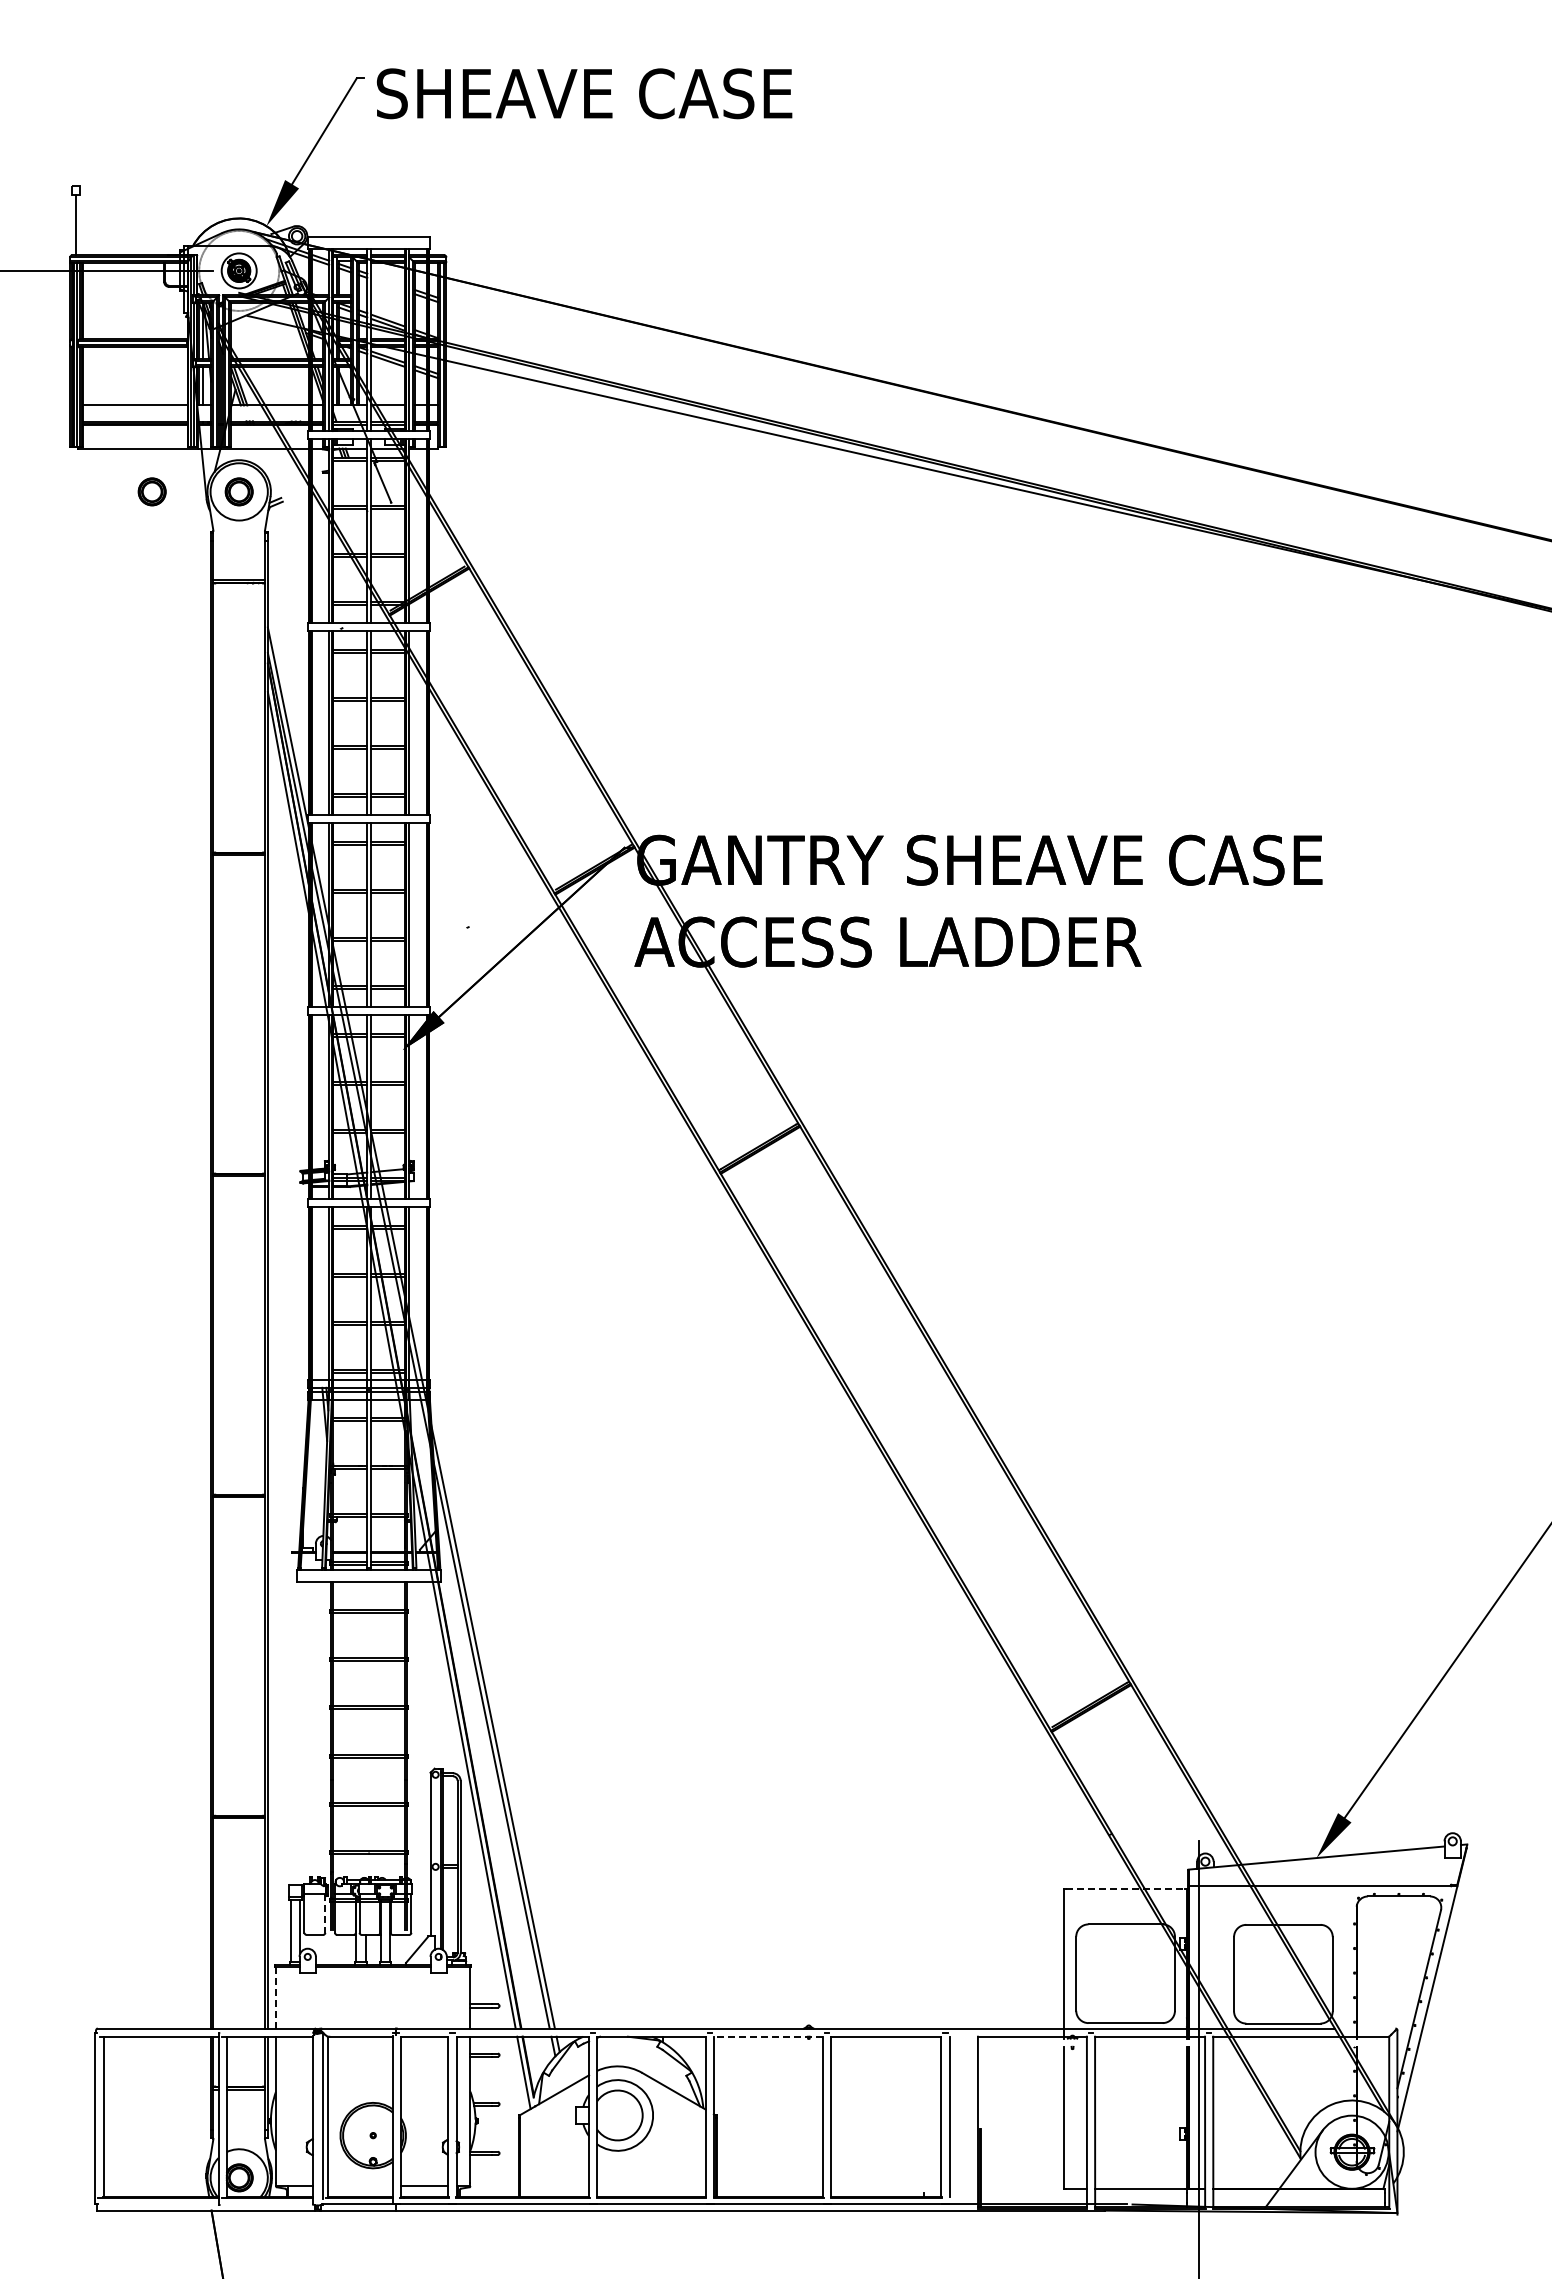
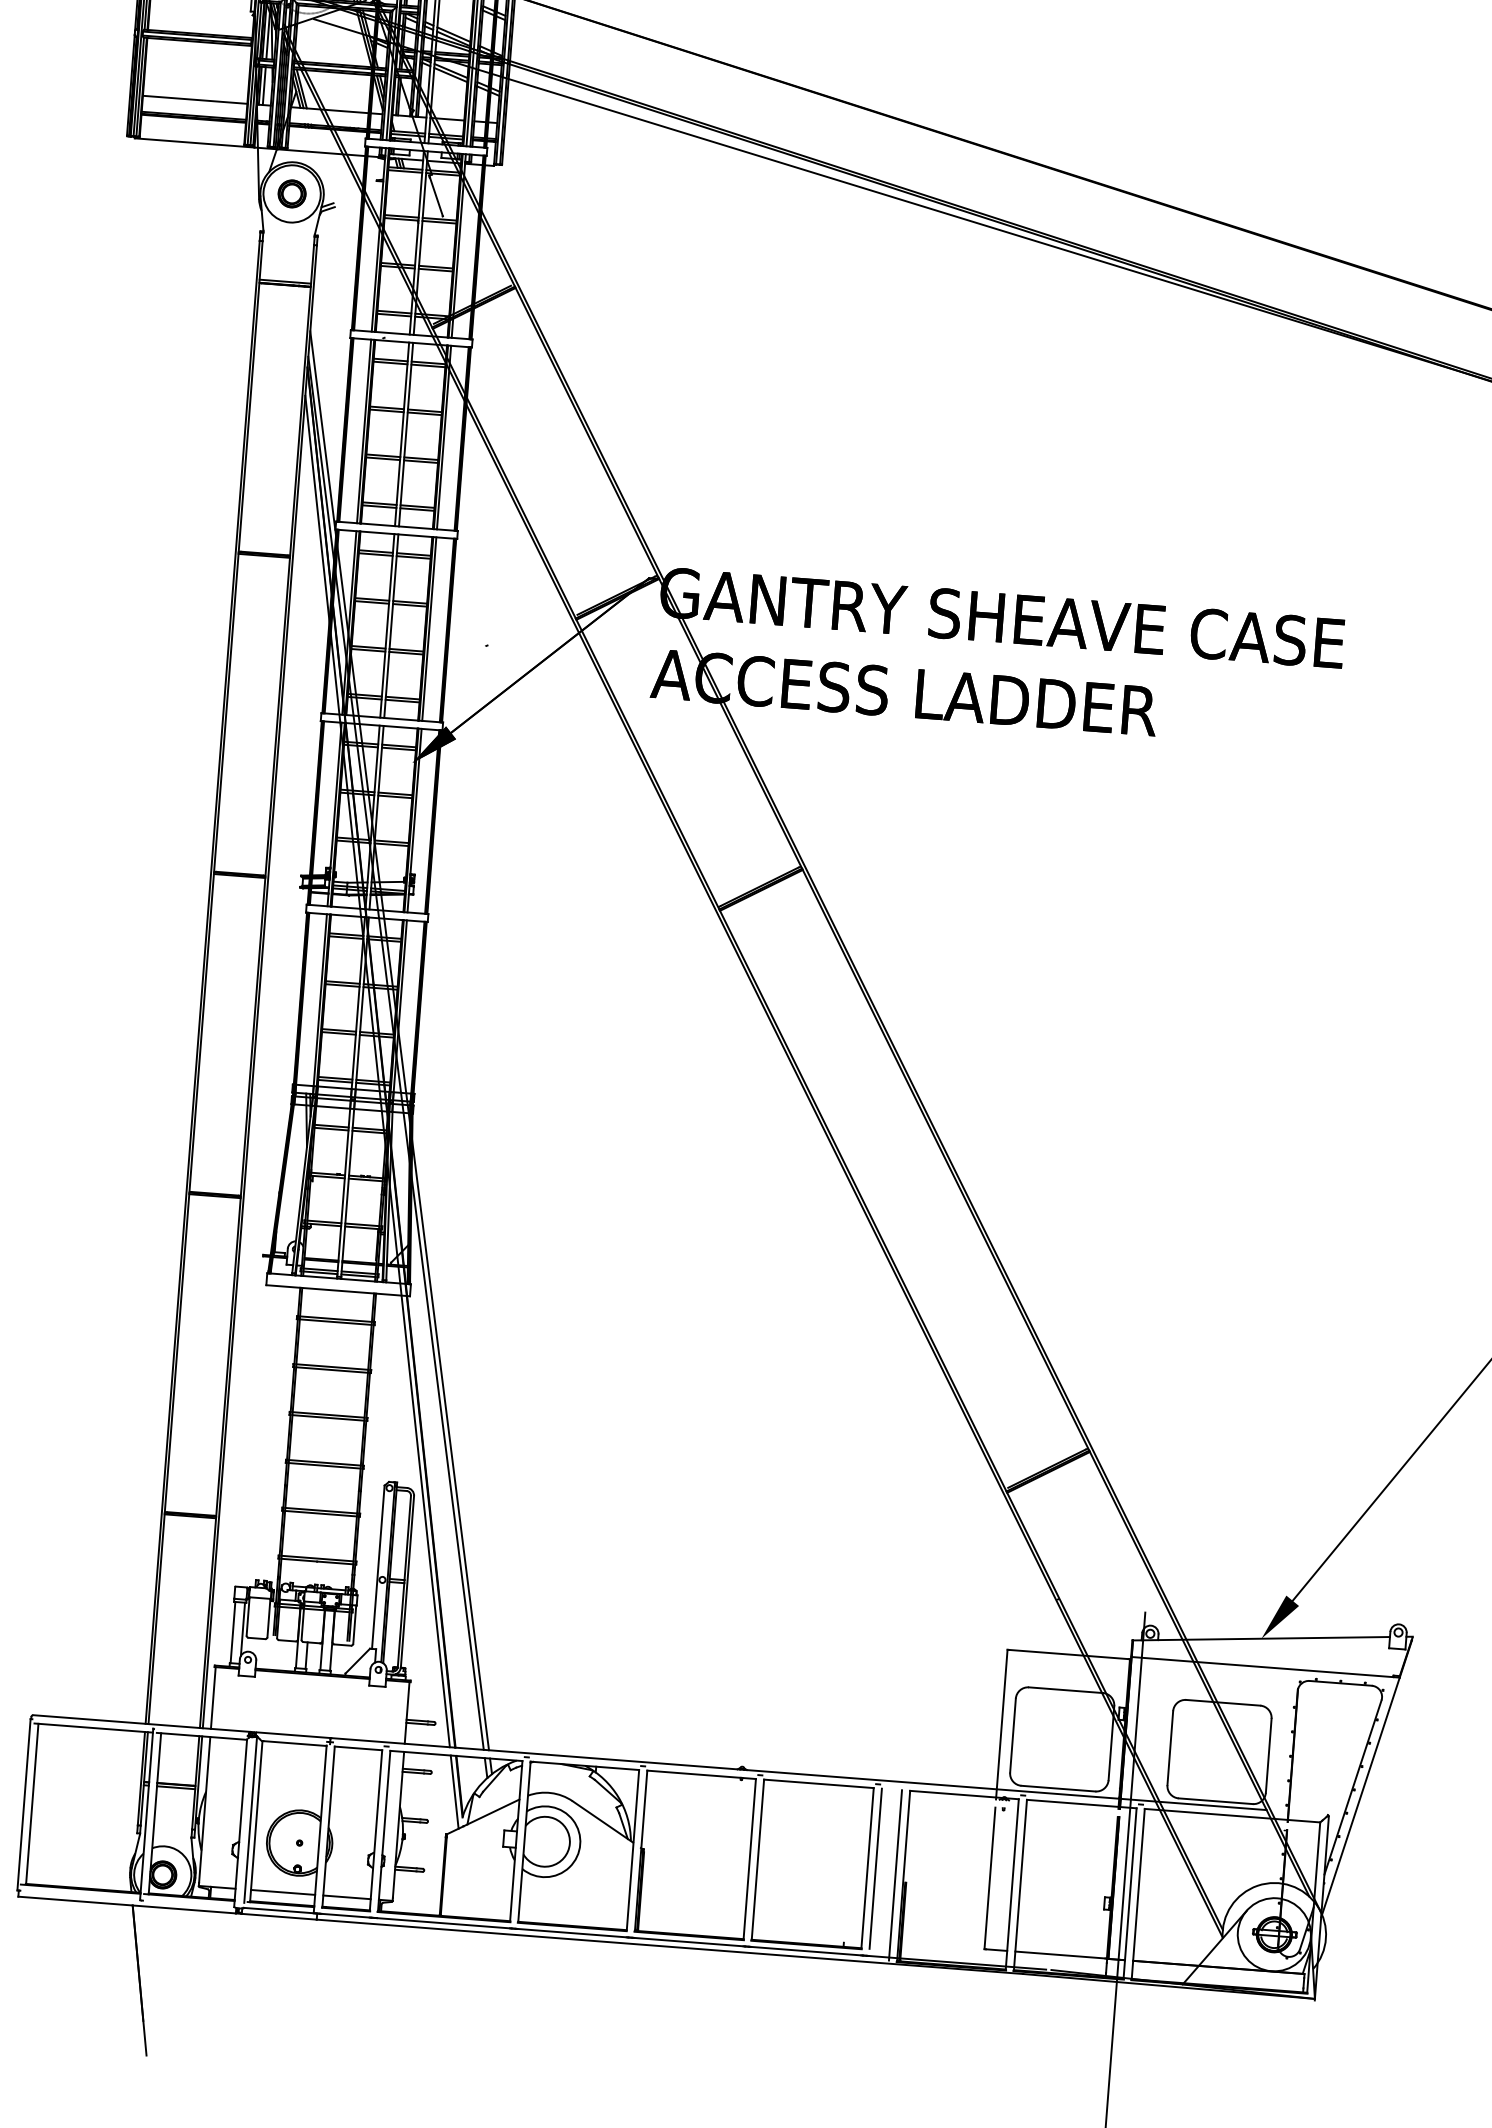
part: (151, 491) -> (204, 186), removed
line: (1125, 1888) -> (1068, 1654), dashed -> solid
line: (325, 1914) -> (269, 1618), dashed -> solid
line: (276, 1997) -> (213, 1697), dashed -> solid
line: (768, 2036) -> (701, 1774), dashed -> solid
line: (969, 2121) -> (895, 1874), added
line: (360, 2186) -> (283, 1892), added

